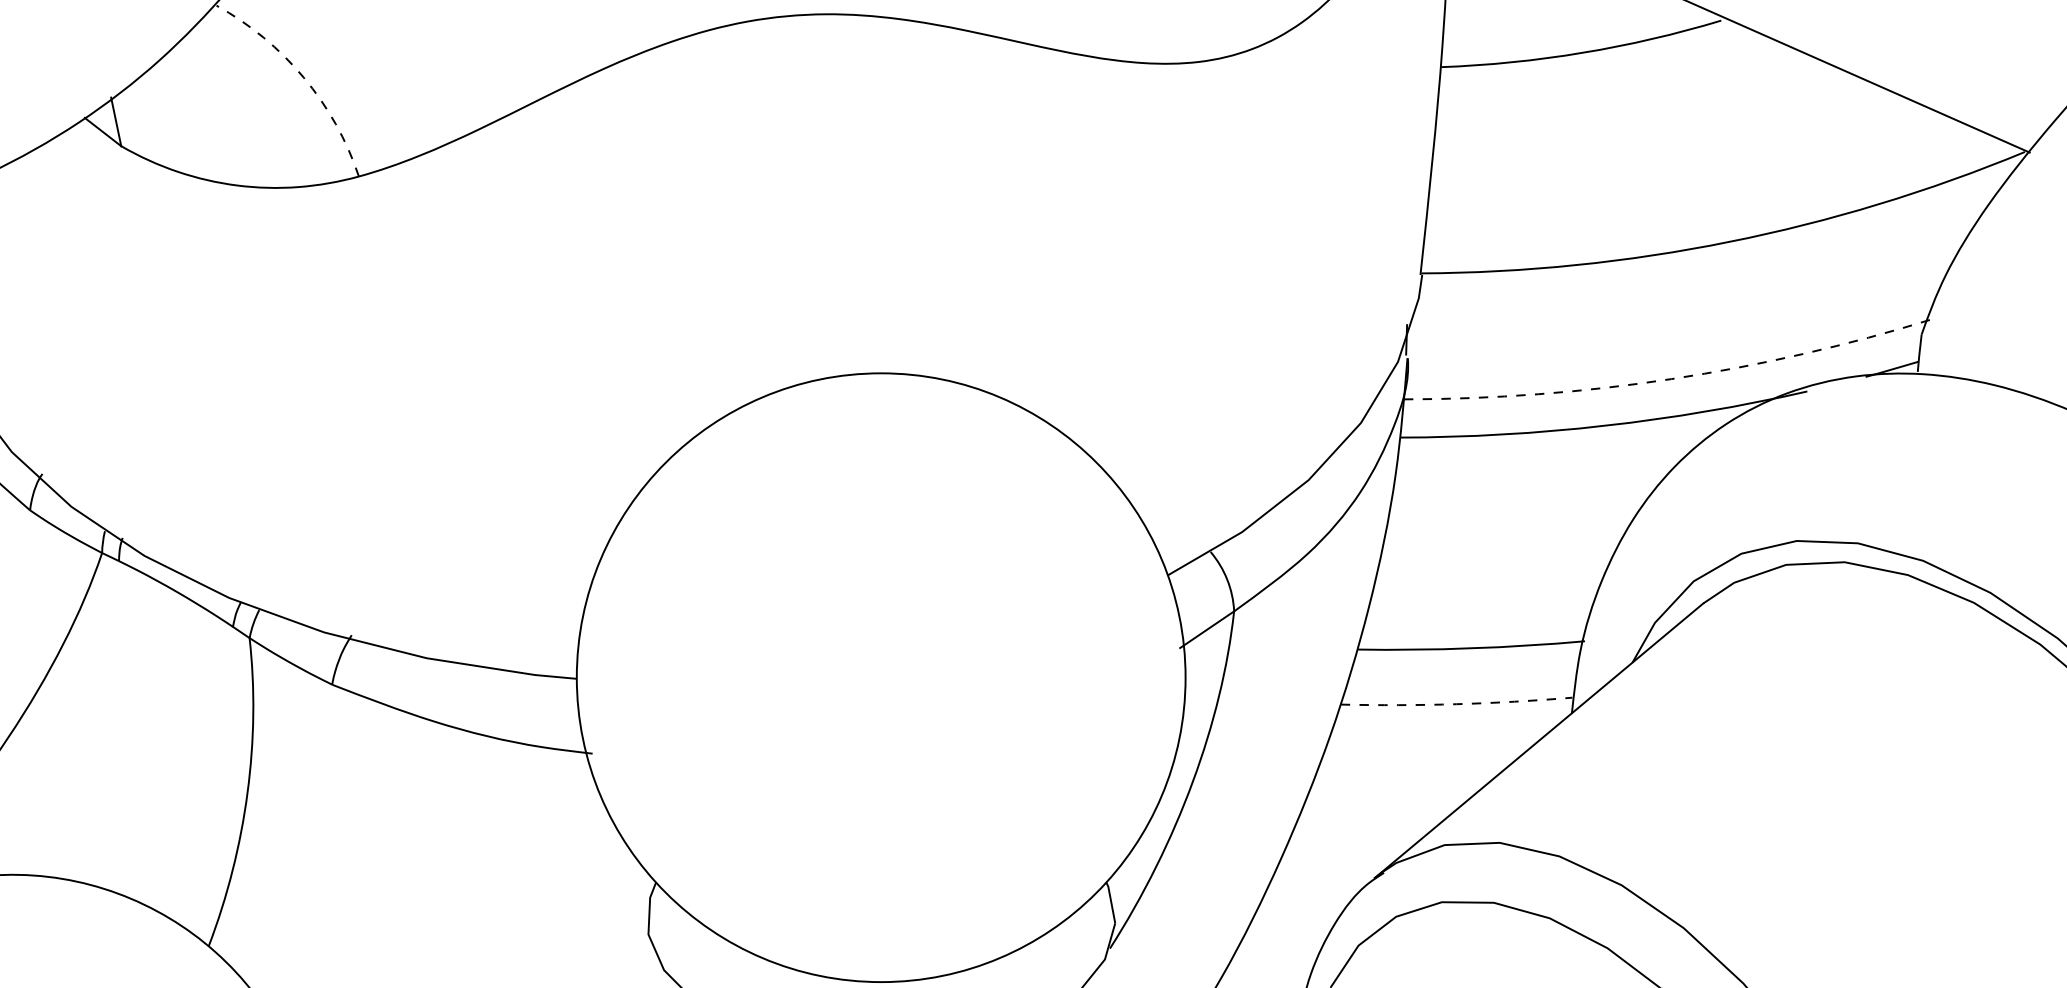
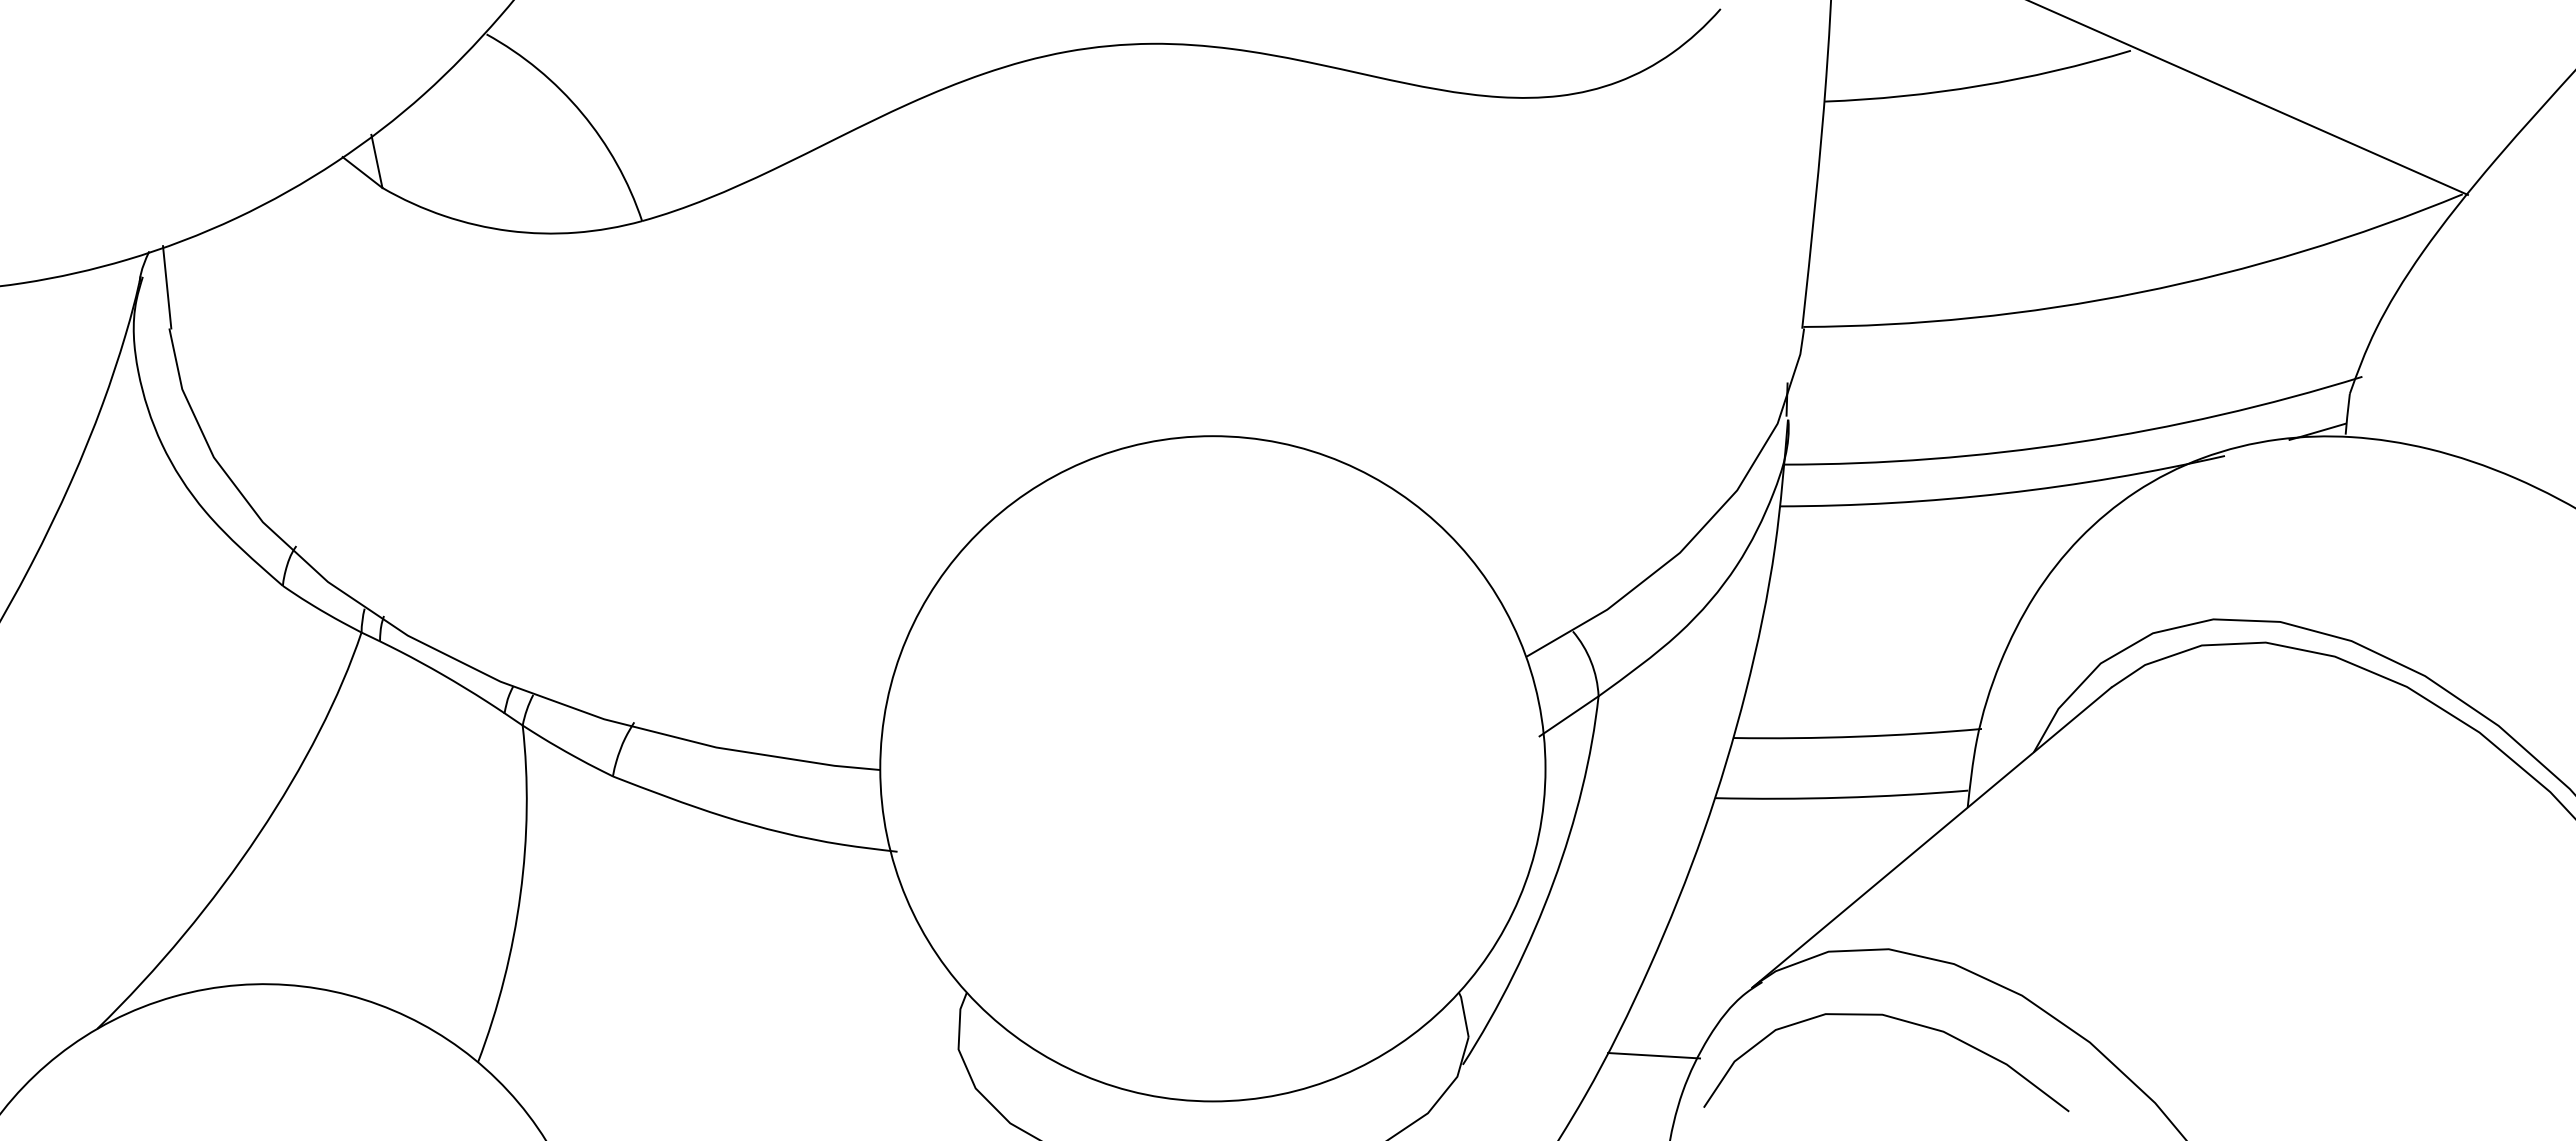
arc: (303, 78) -> (581, 113), dashed -> solid
arc: (1671, 379) -> (2076, 442), dashed -> solid
arc: (1456, 703) -> (1841, 797), dashed -> solid
line: (1285, 940) -> (1654, 1055), added

